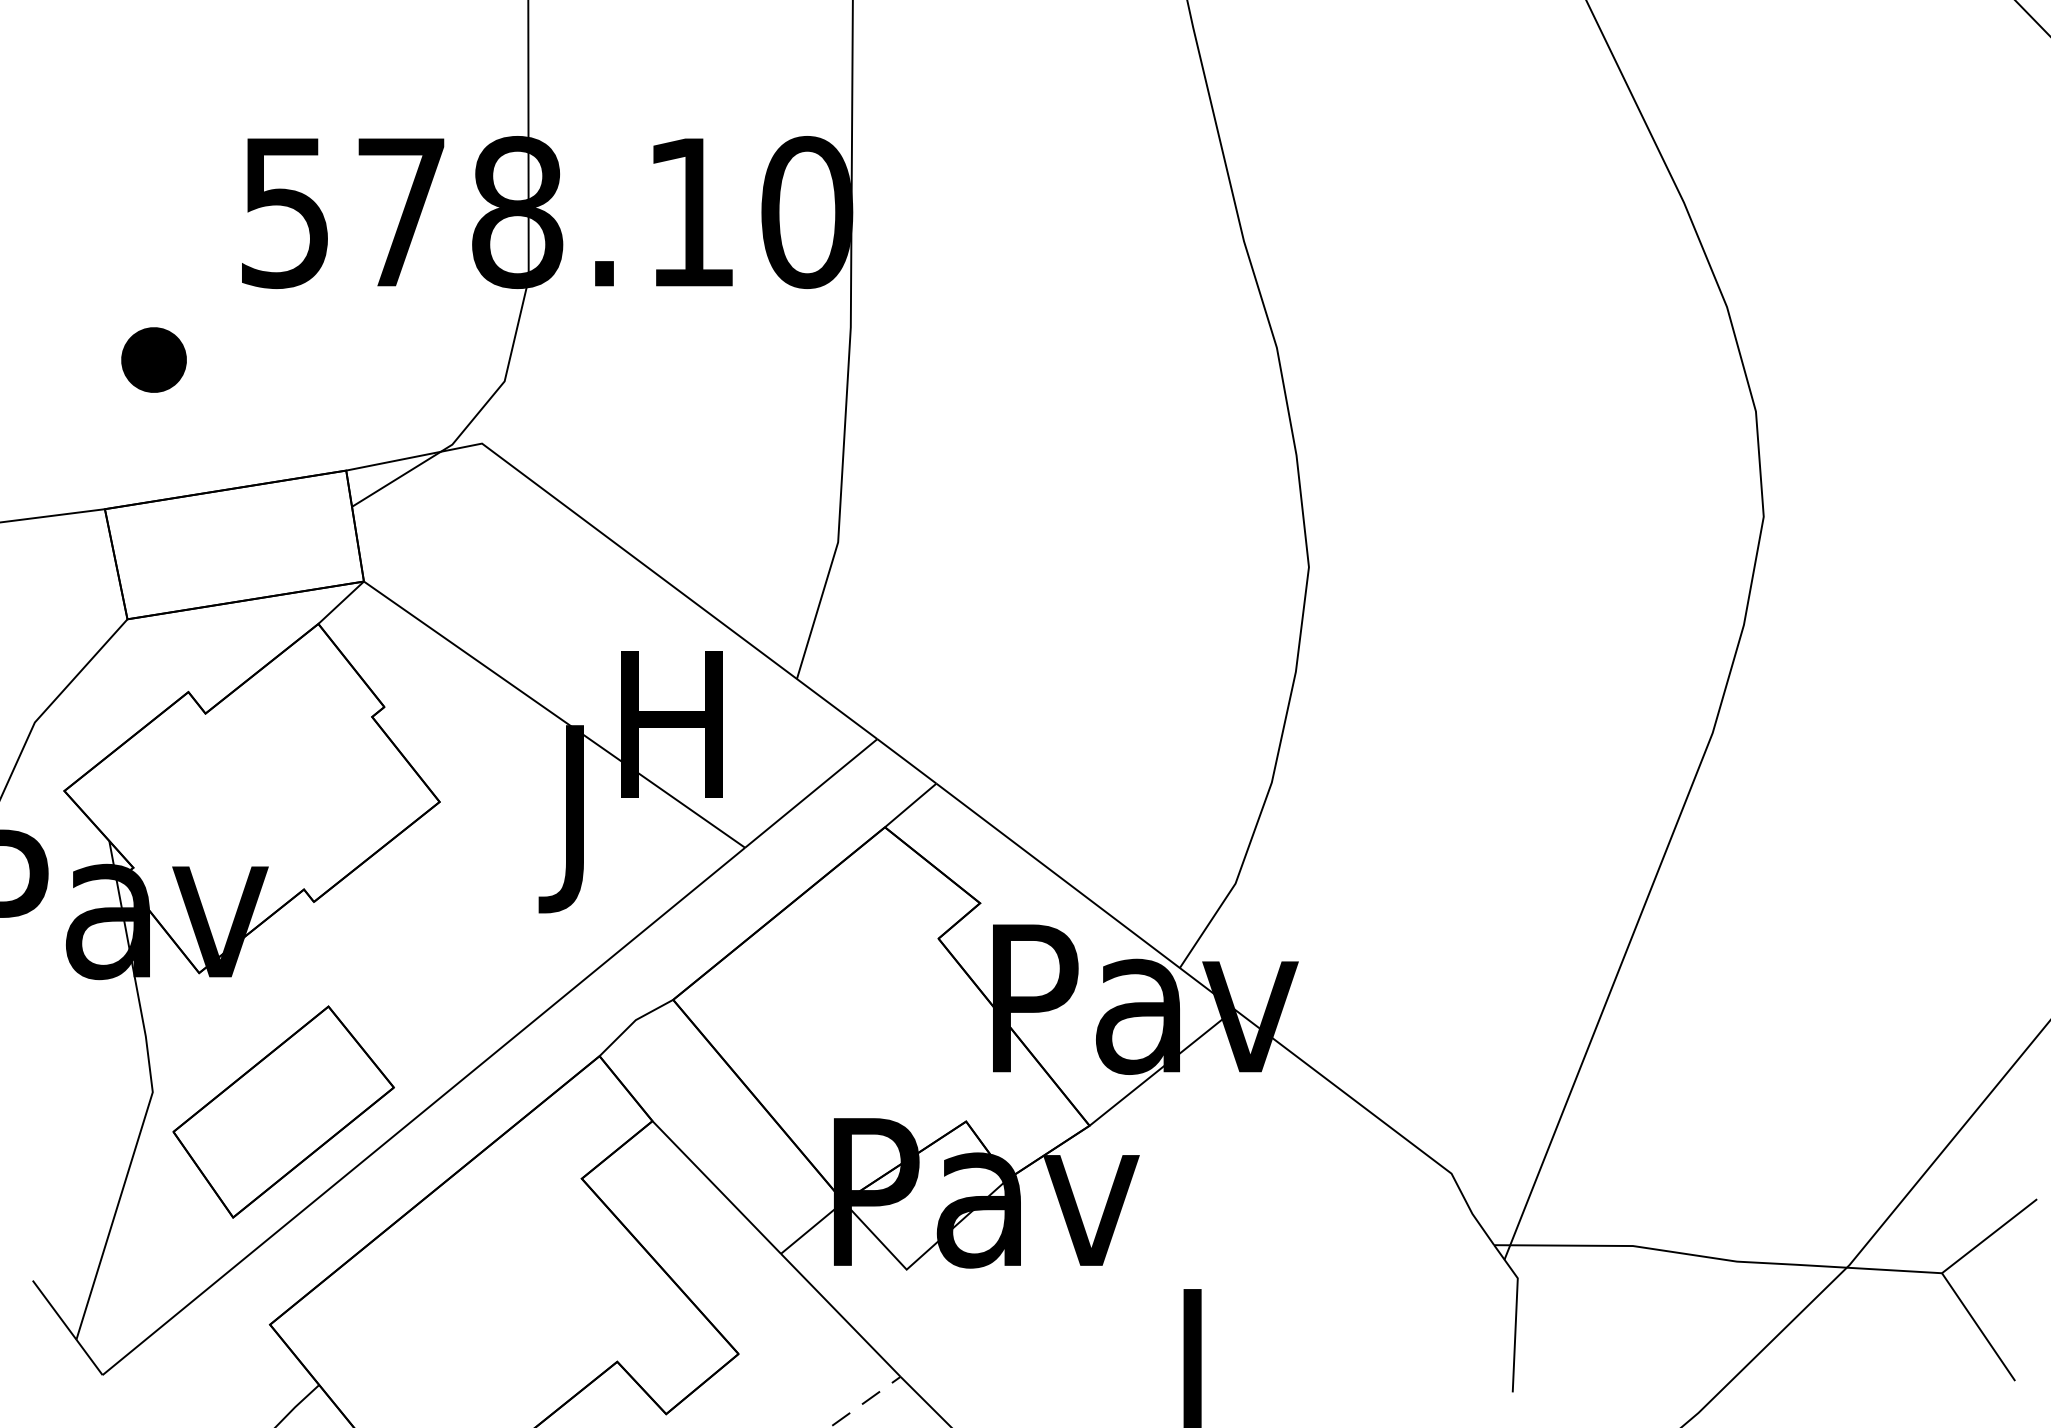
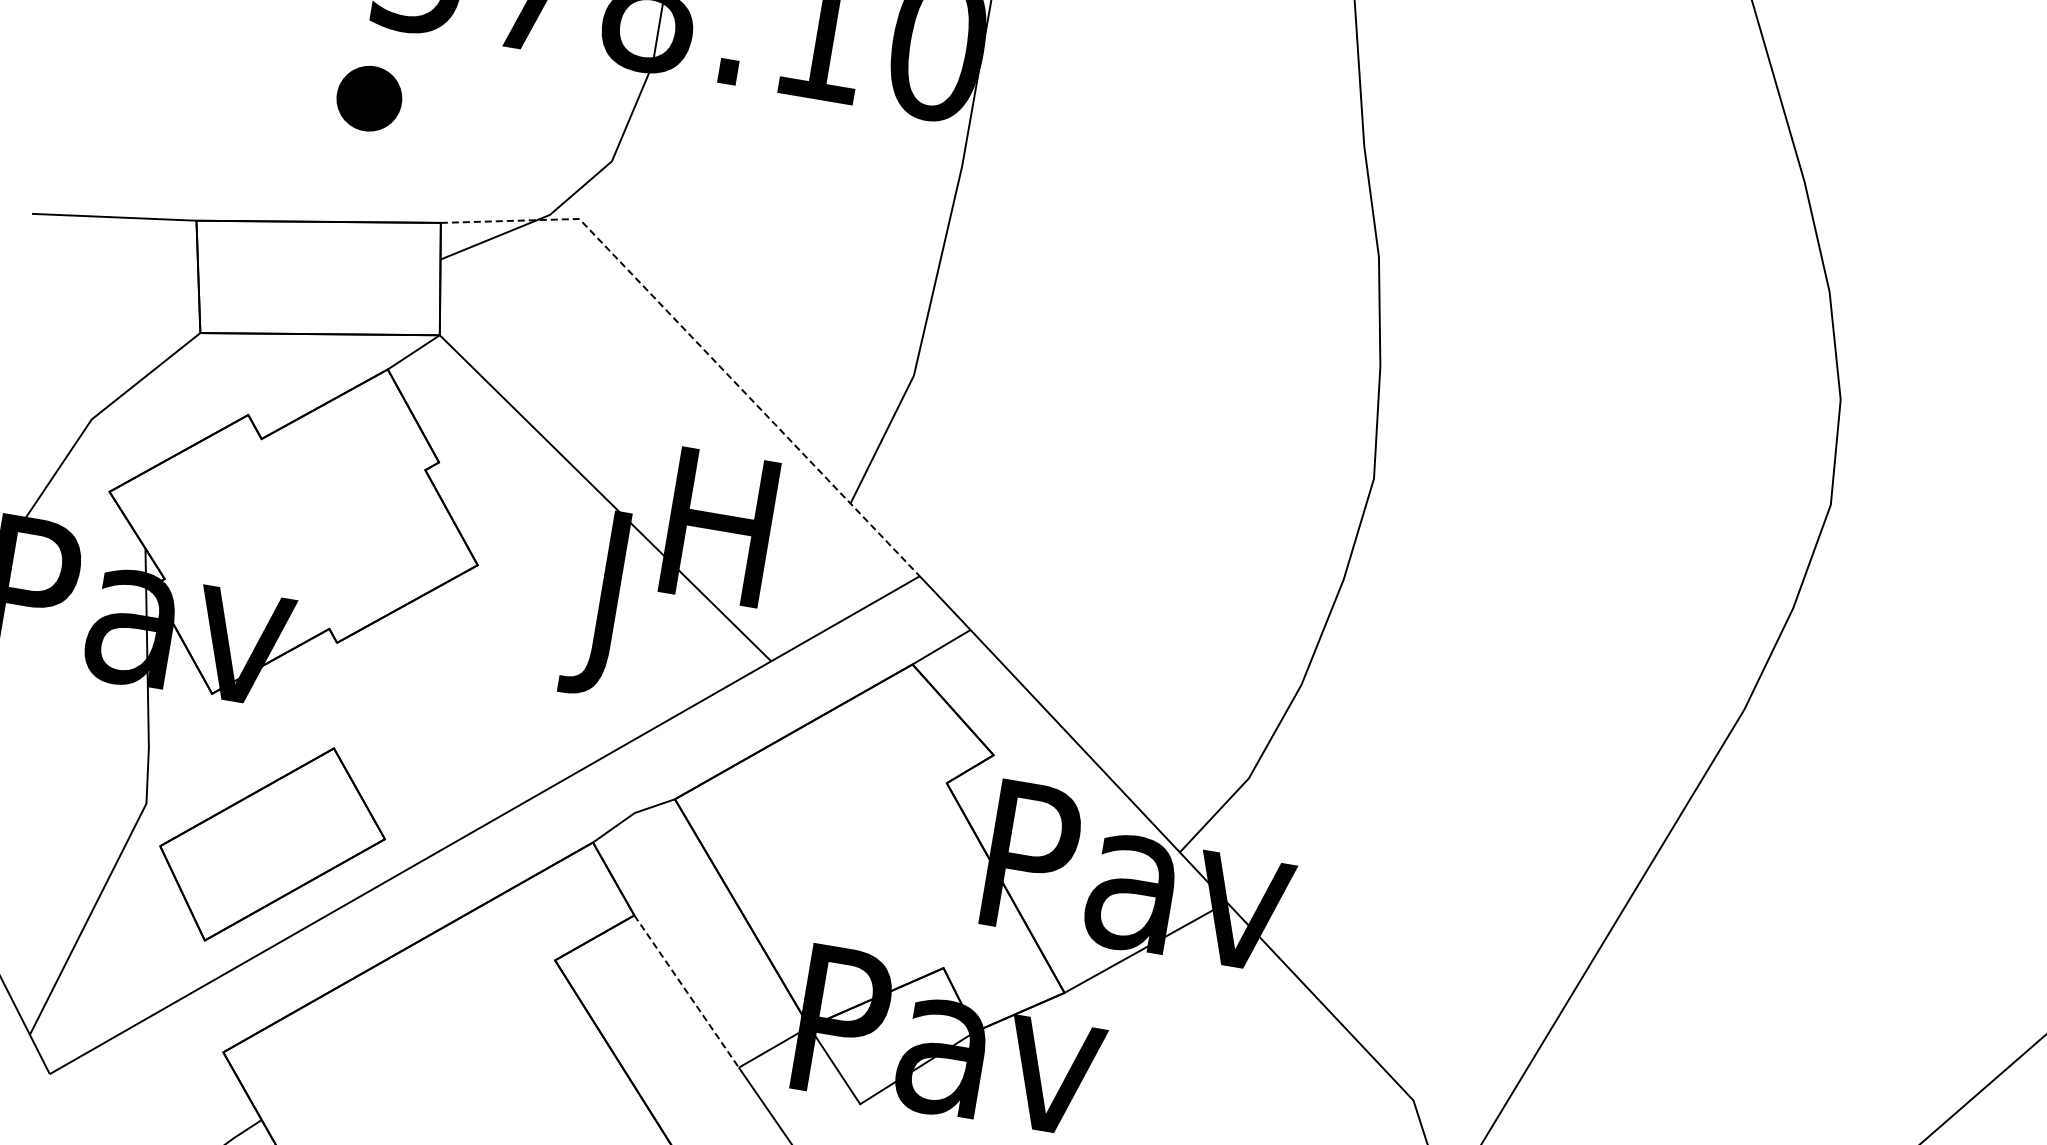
part: (153, 359) -> (368, 98), moved
line: (623, 549) -> (701, 346), solid -> dashed
line: (717, 1187) -> (687, 991), solid -> dashed

